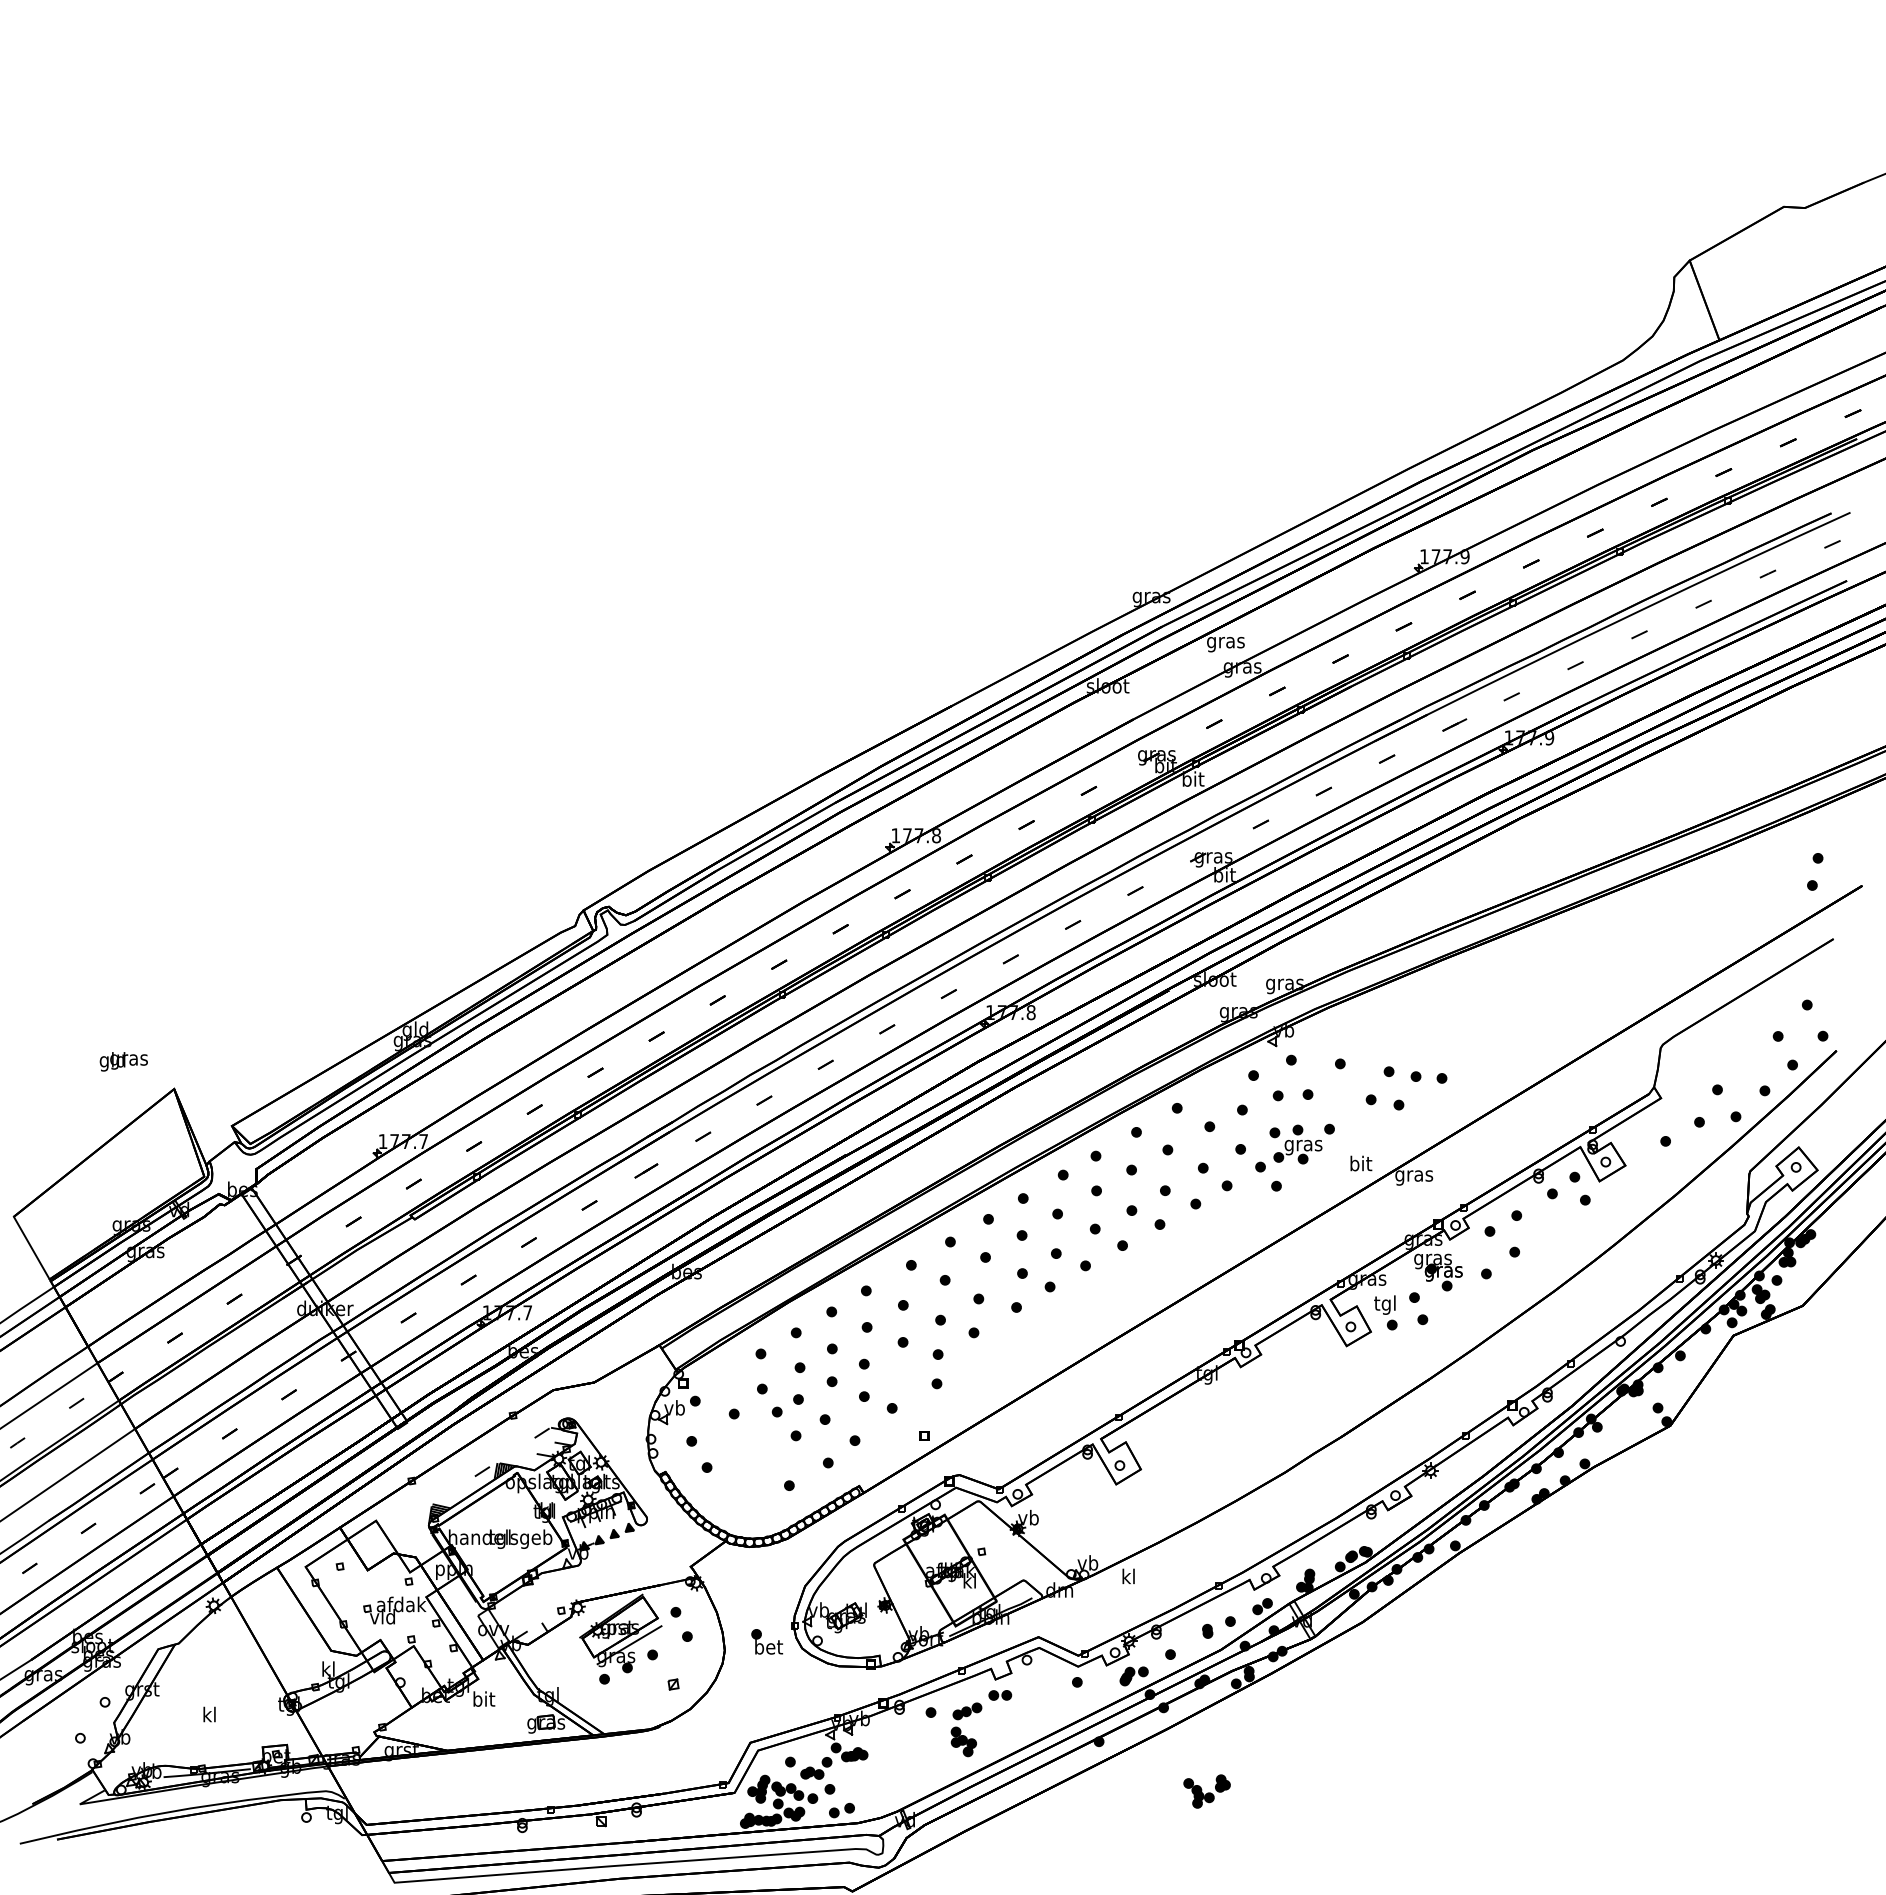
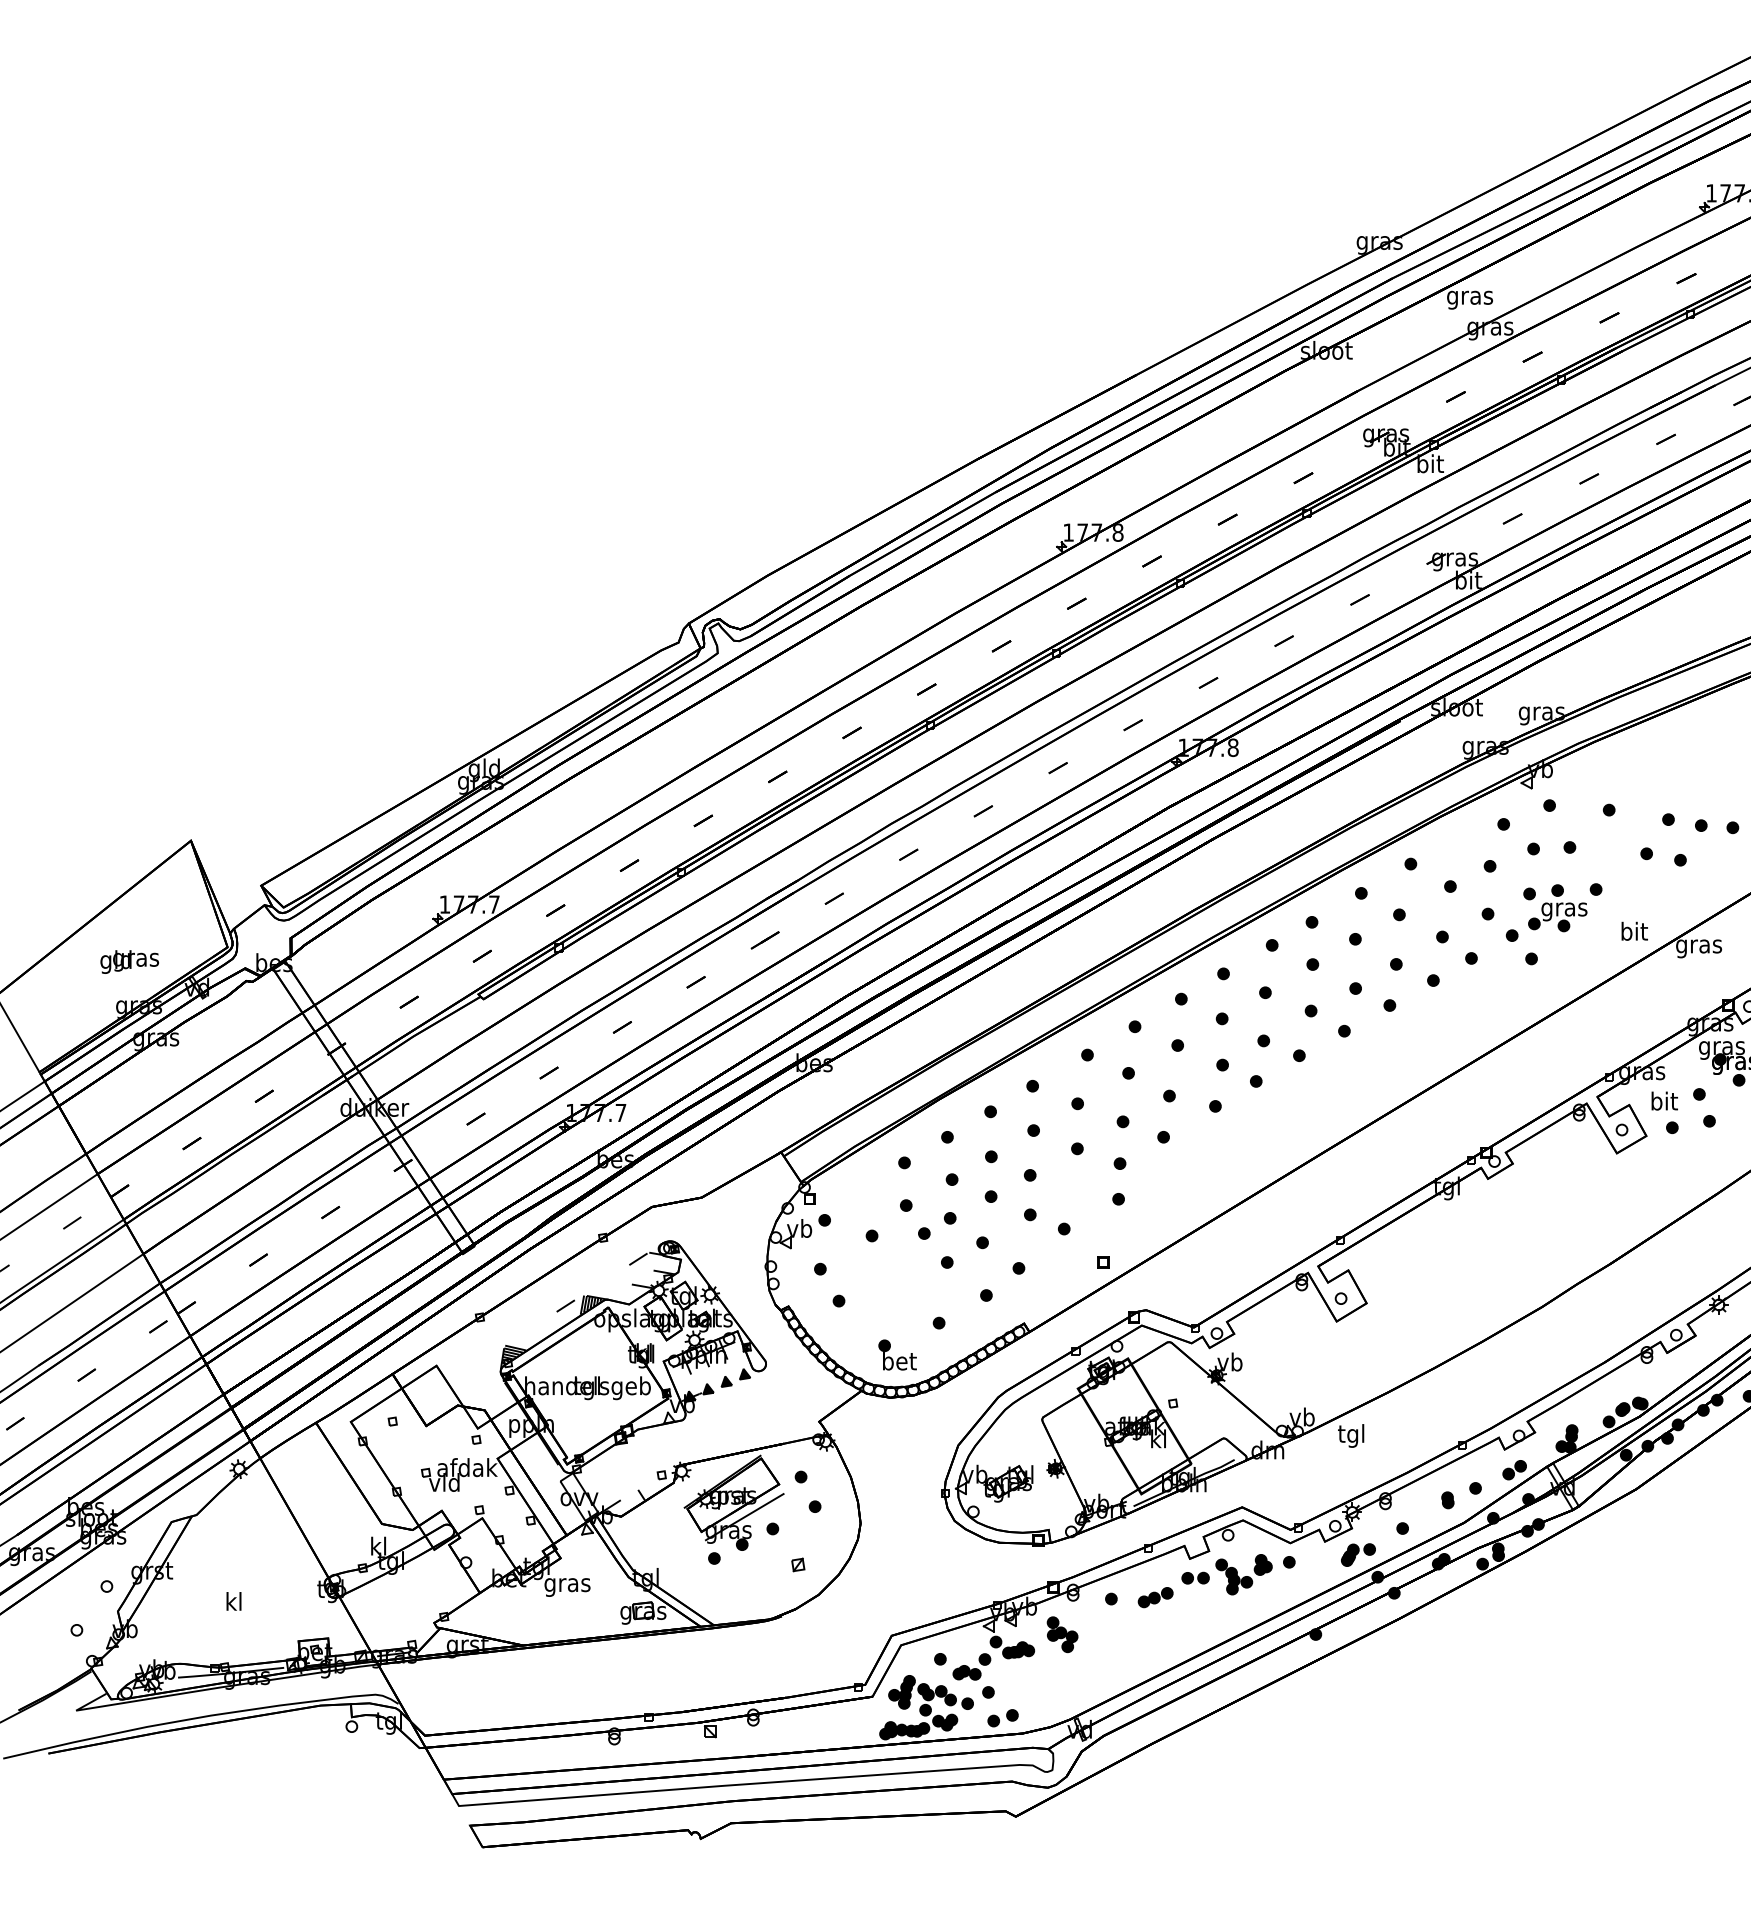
text: (123, 1061) -> (129, 961), moved
text: (1385, 1304) -> (1664, 1102), tgl -> bit
text: (1127, 1578) -> (1350, 1435), kl -> tgl
part: (767, 1641) -> (897, 1354), moved
text: (483, 1700) -> (567, 1584), bit -> gras
part: (963, 1741) -> (1062, 1634), moved
part: (1206, 1791) -> (1243, 1574), moved

